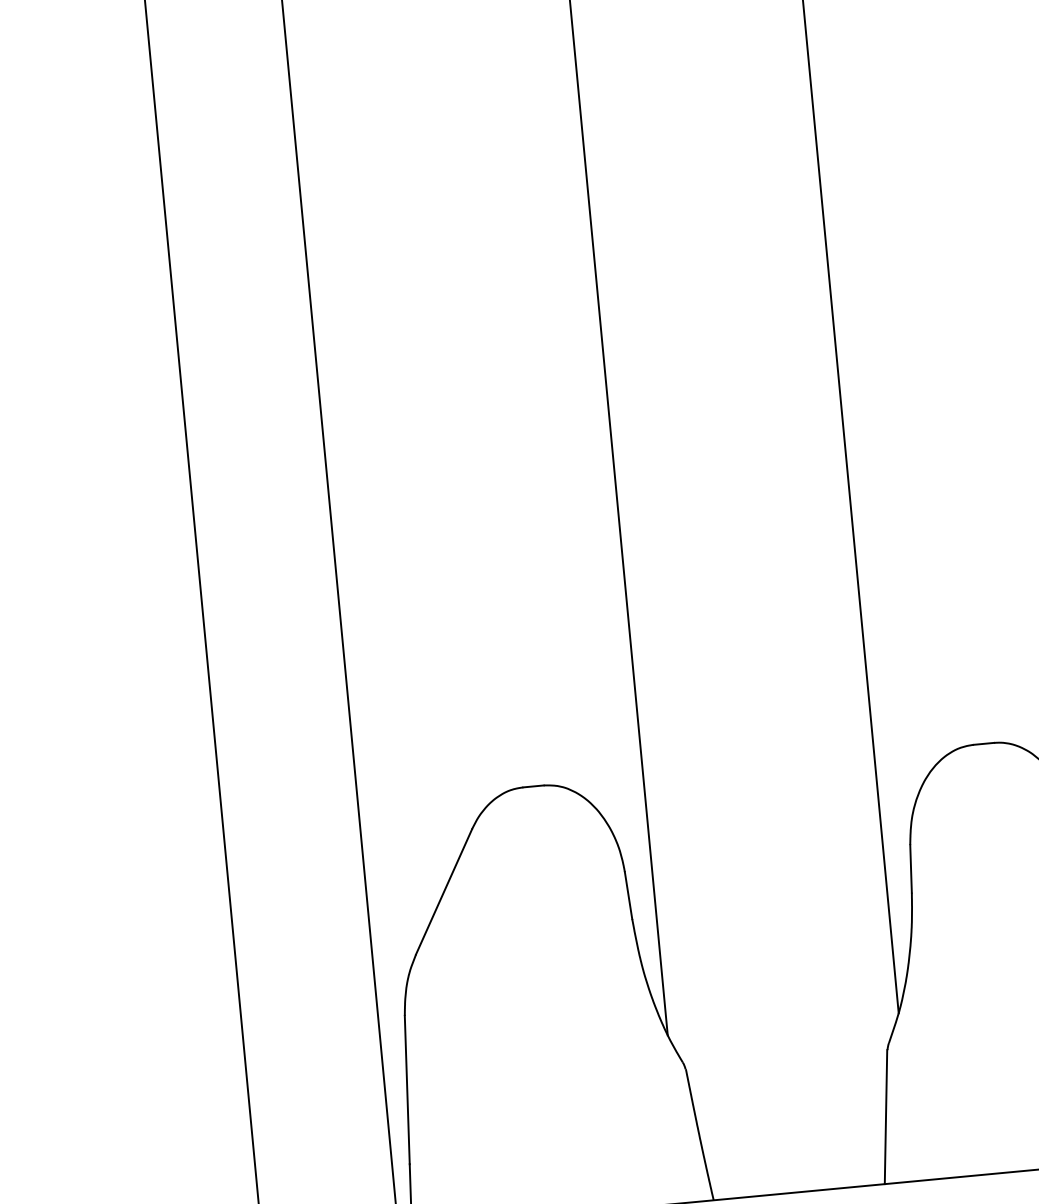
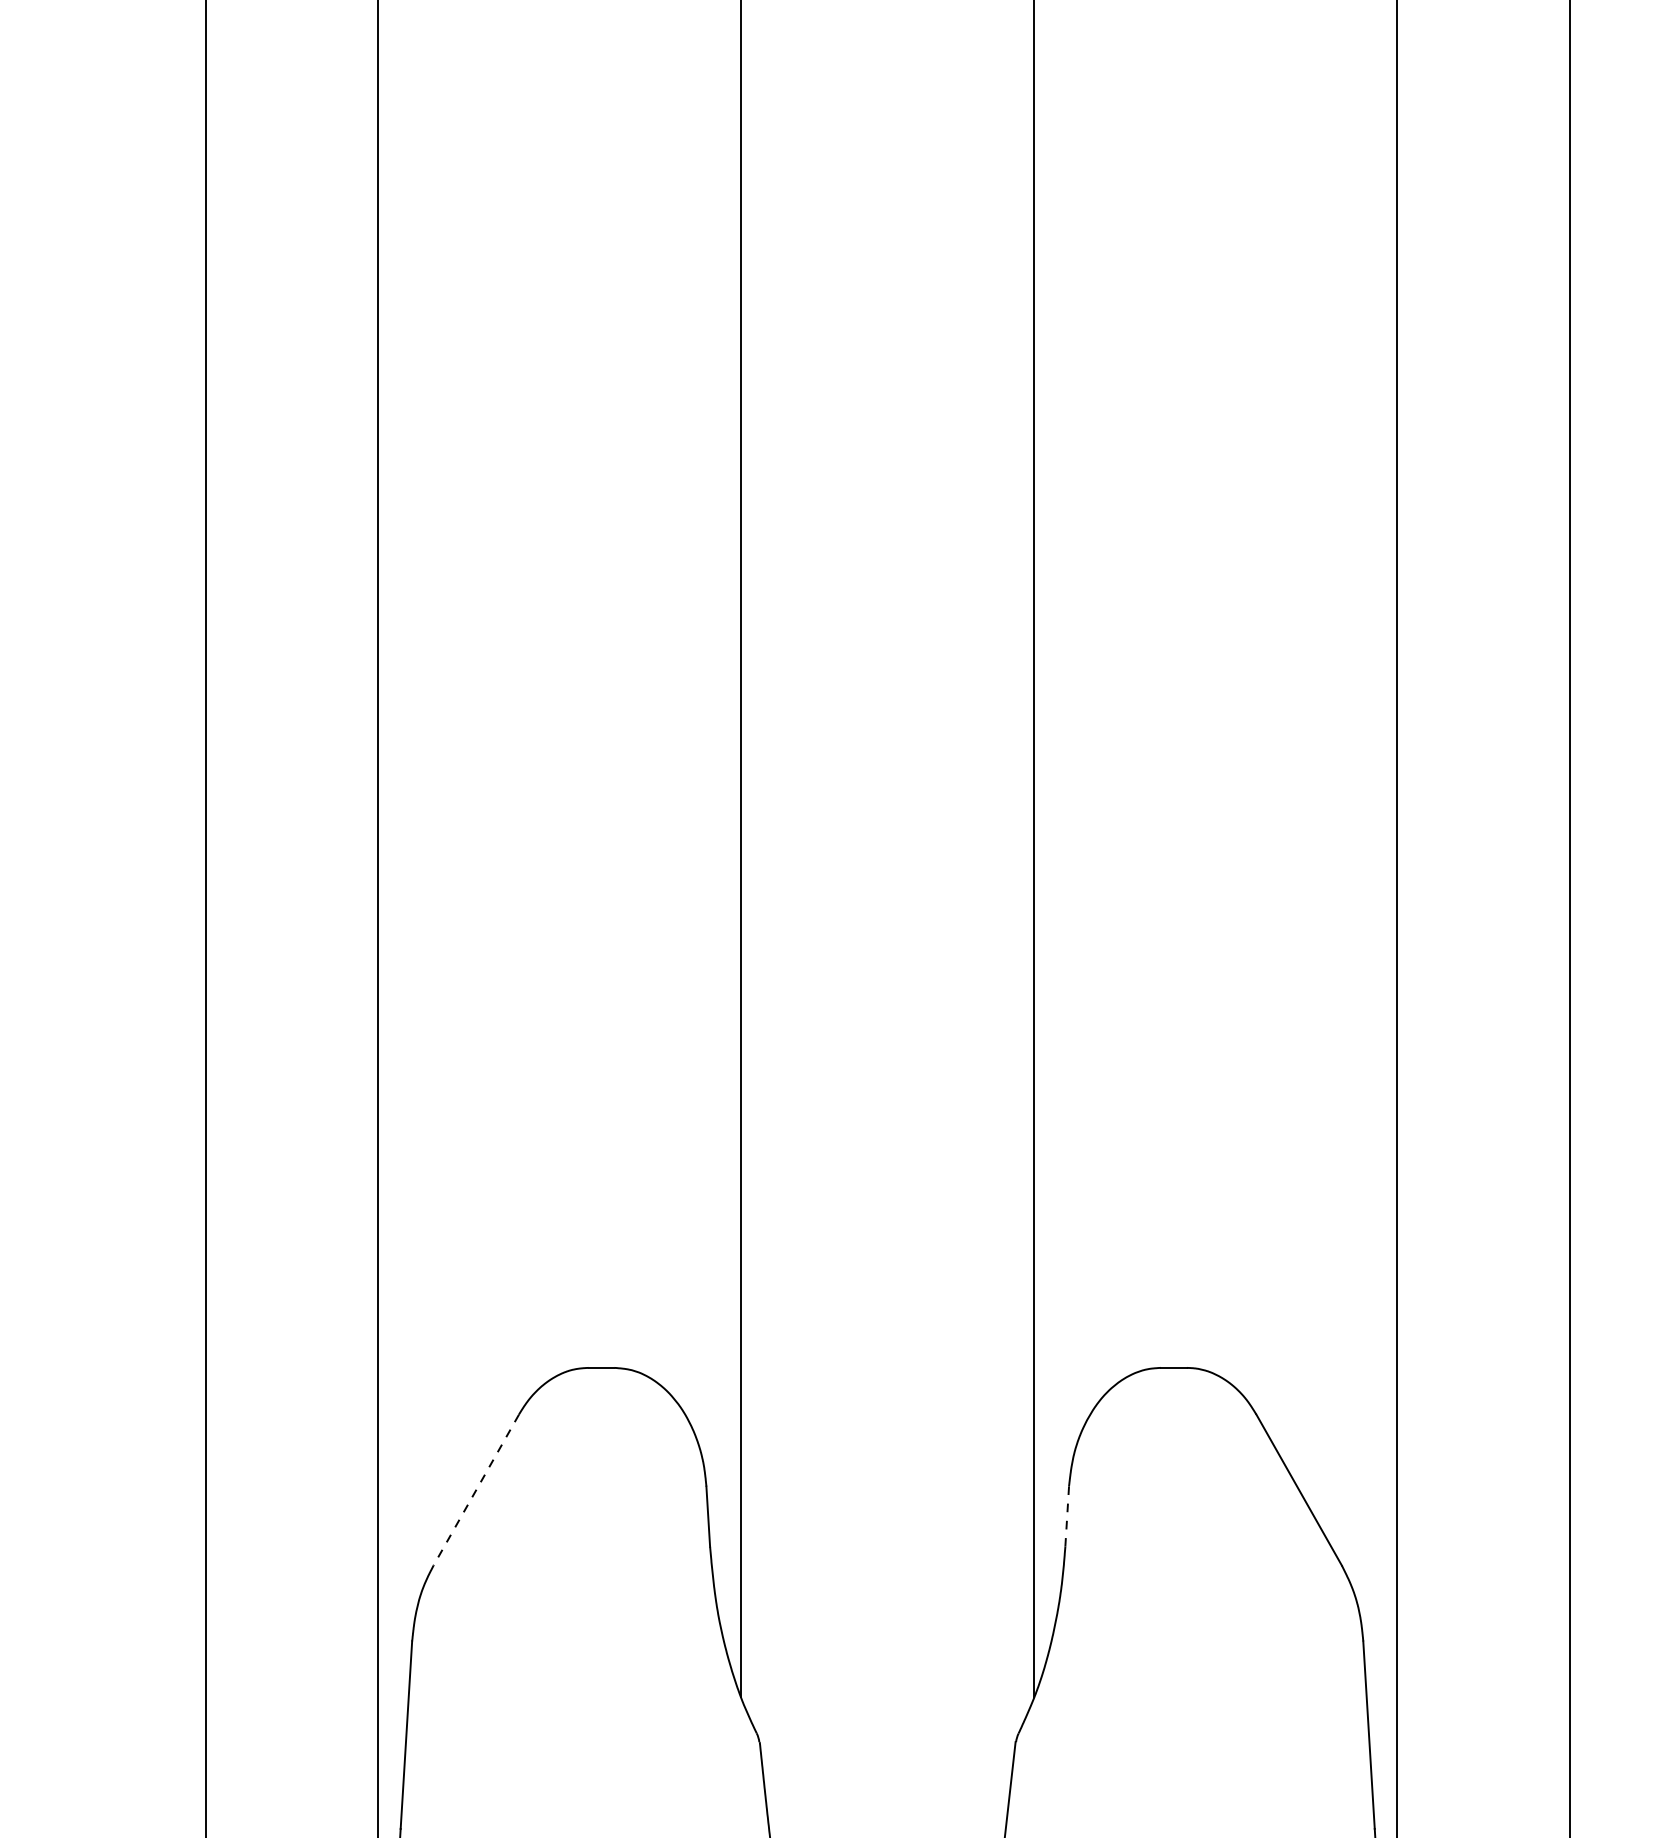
line: (911, 868) -> (1067, 1516), solid -> dashed
line: (444, 892) -> (476, 1490), solid -> dashed

